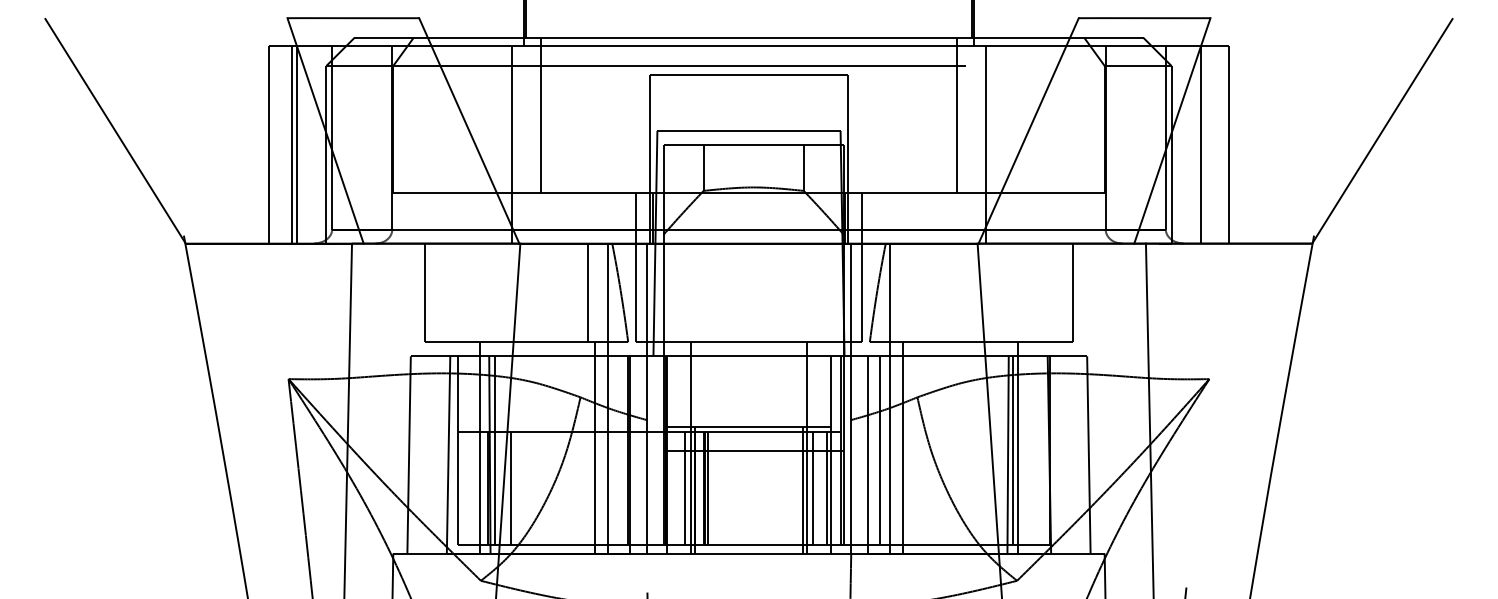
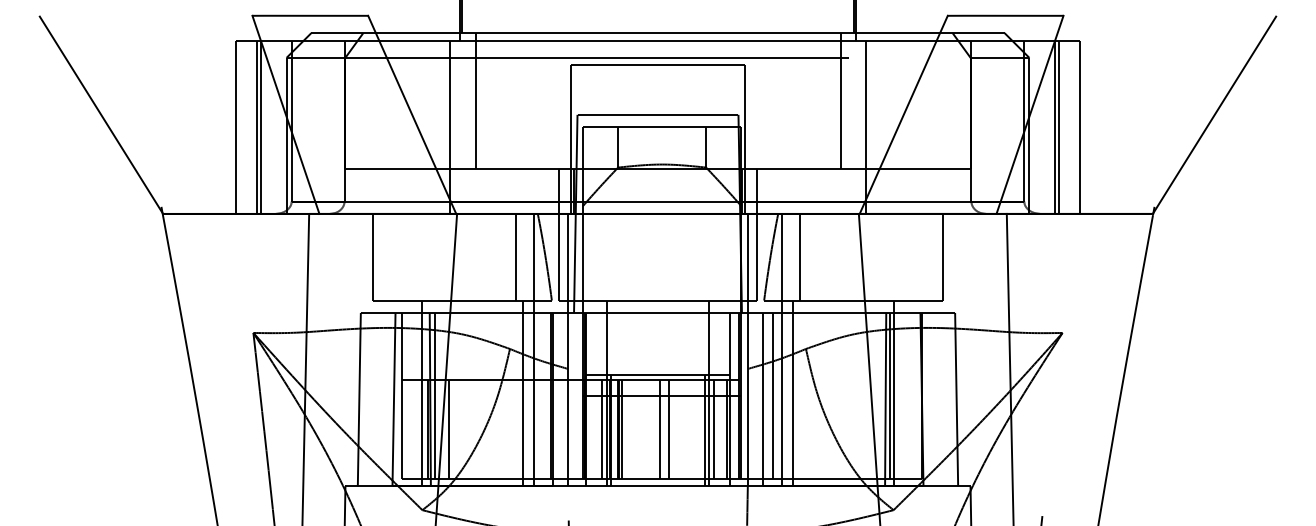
line: (1205, 144) -> (1059, 126), added
line: (910, 292) -> (799, 256), added
line: (751, 488) -> (660, 429), added
line: (761, 488) -> (668, 429), added

